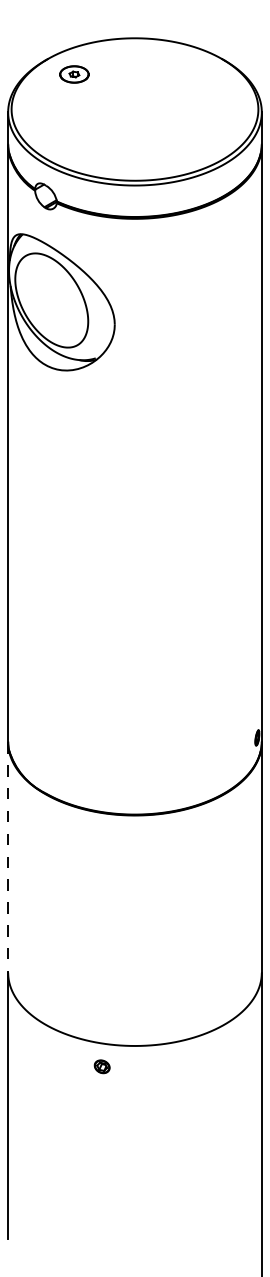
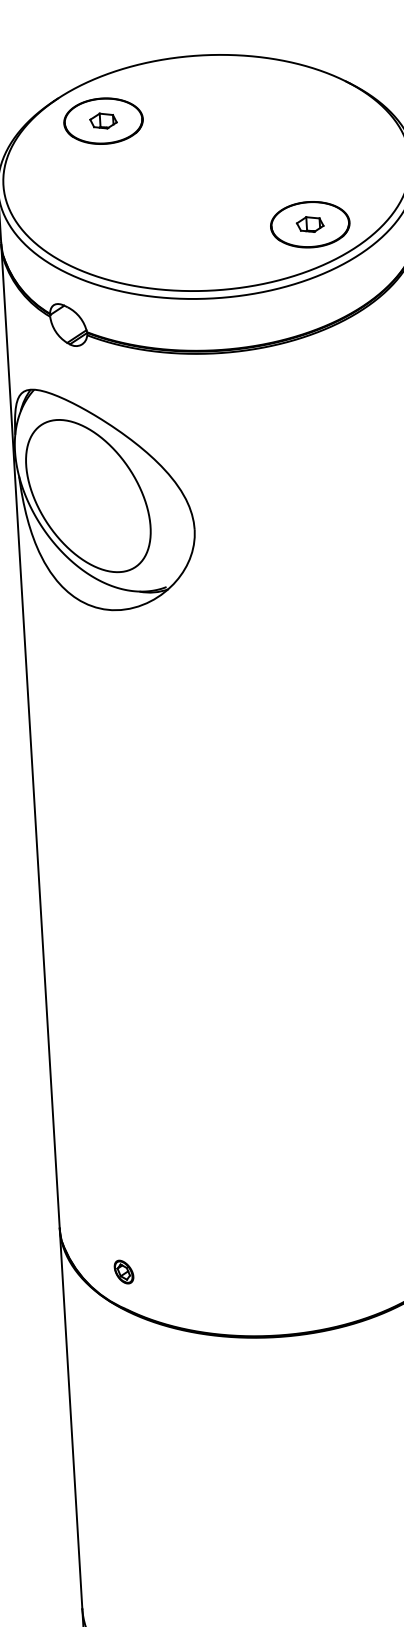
part: (74, 74) -> (103, 121), size x1.67
part: (195, 144) -> (310, 224), added
part: (45, 770) -> (124, 1271), added
line: (8, 858) -> (71, 1420), dashed -> solid

